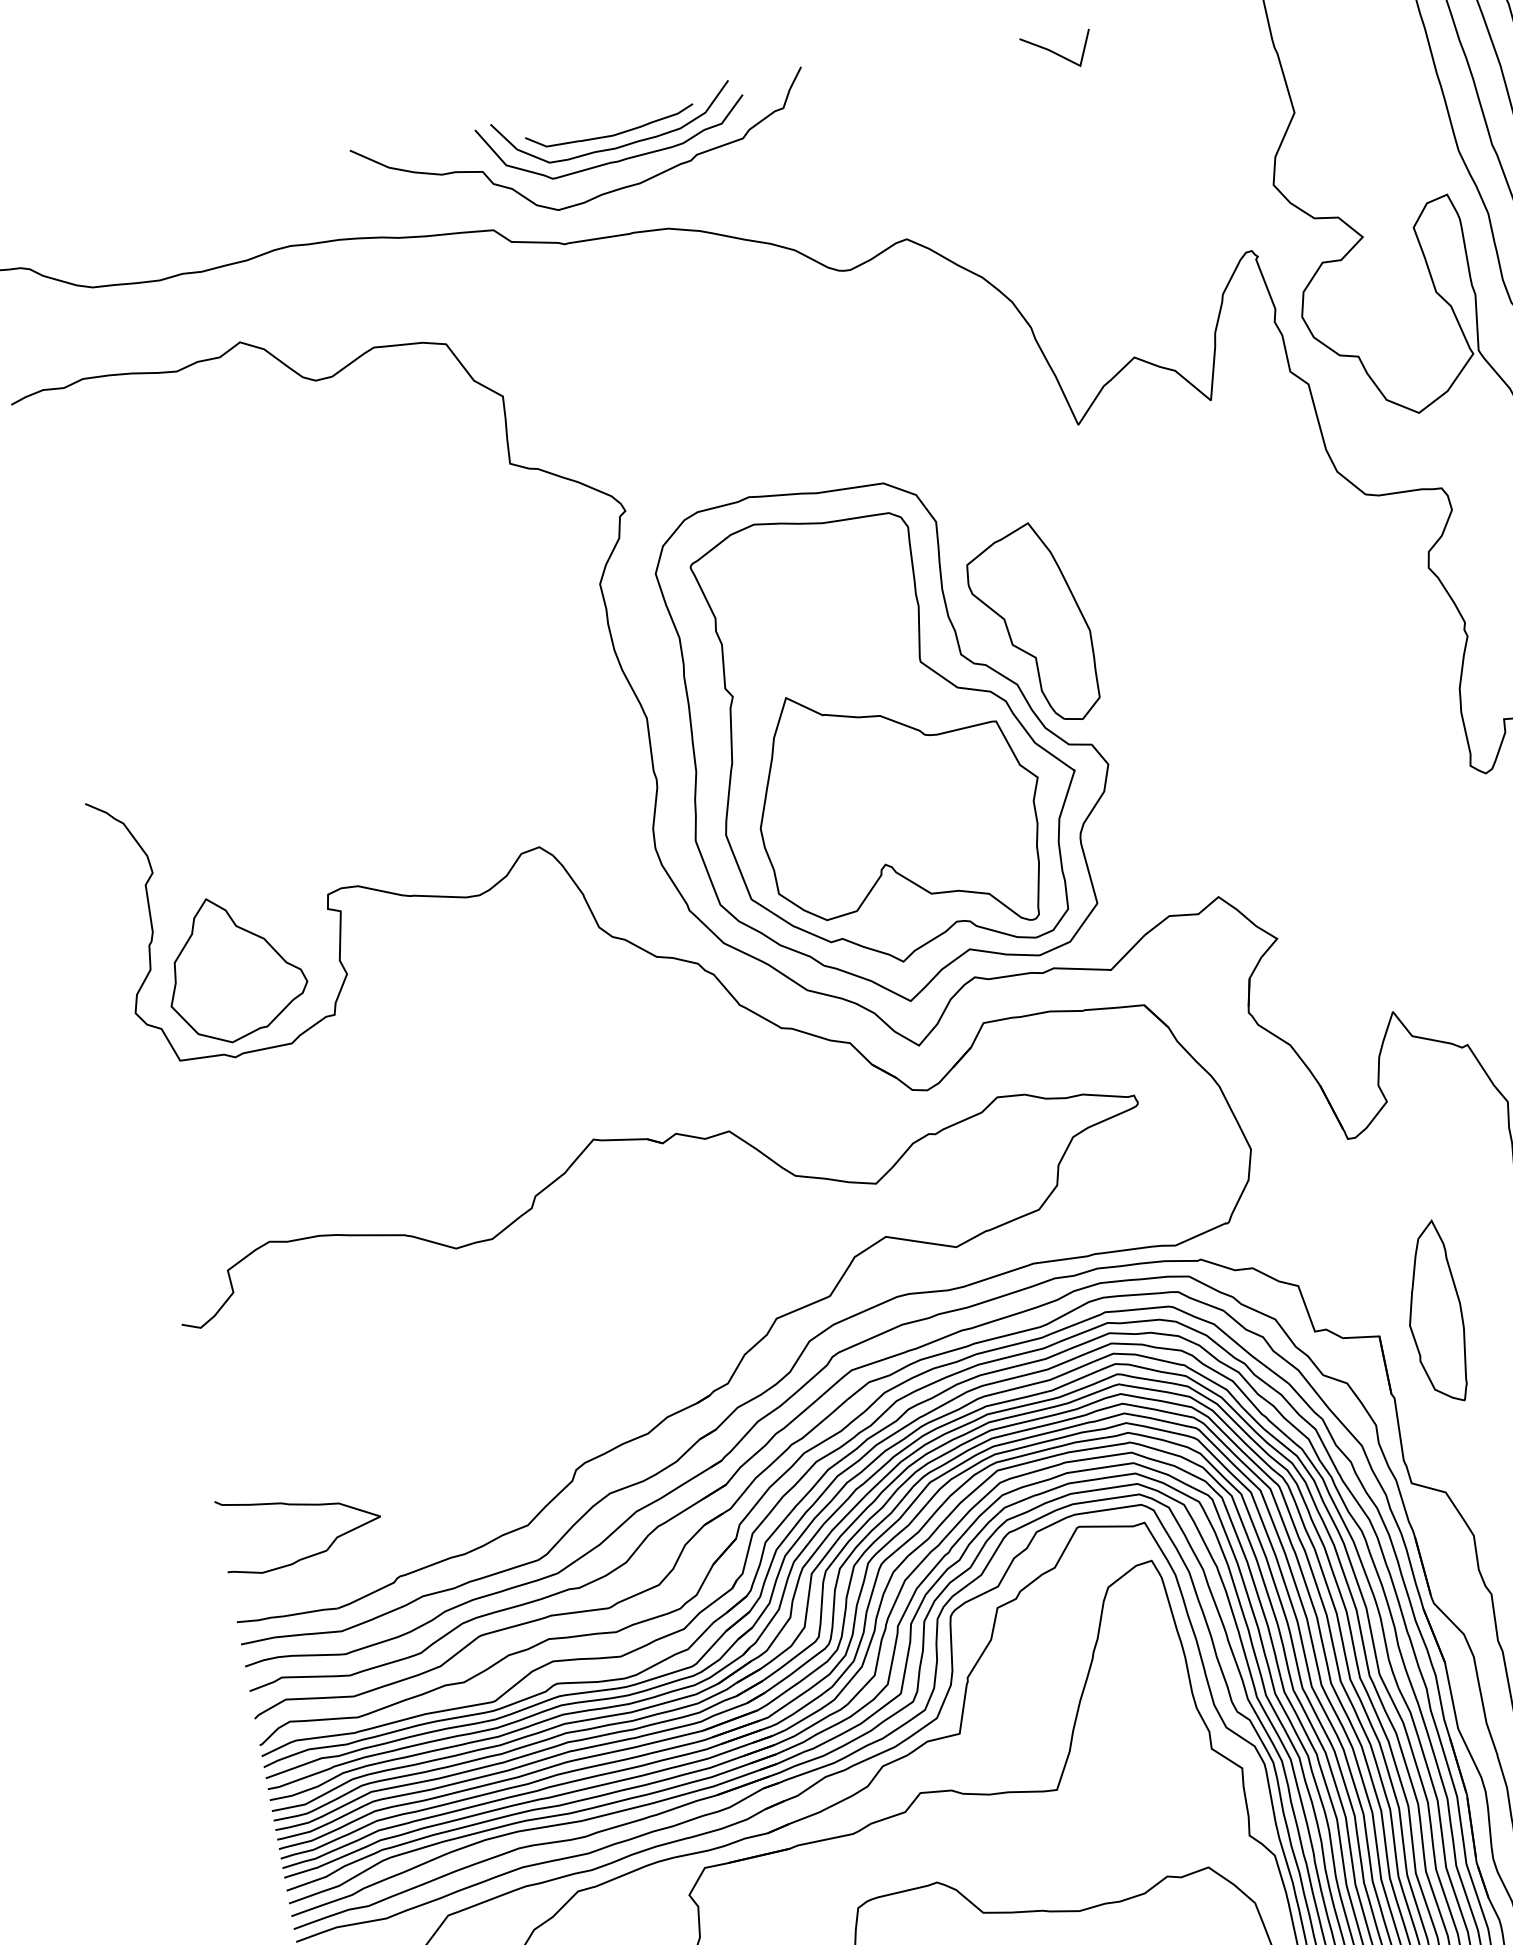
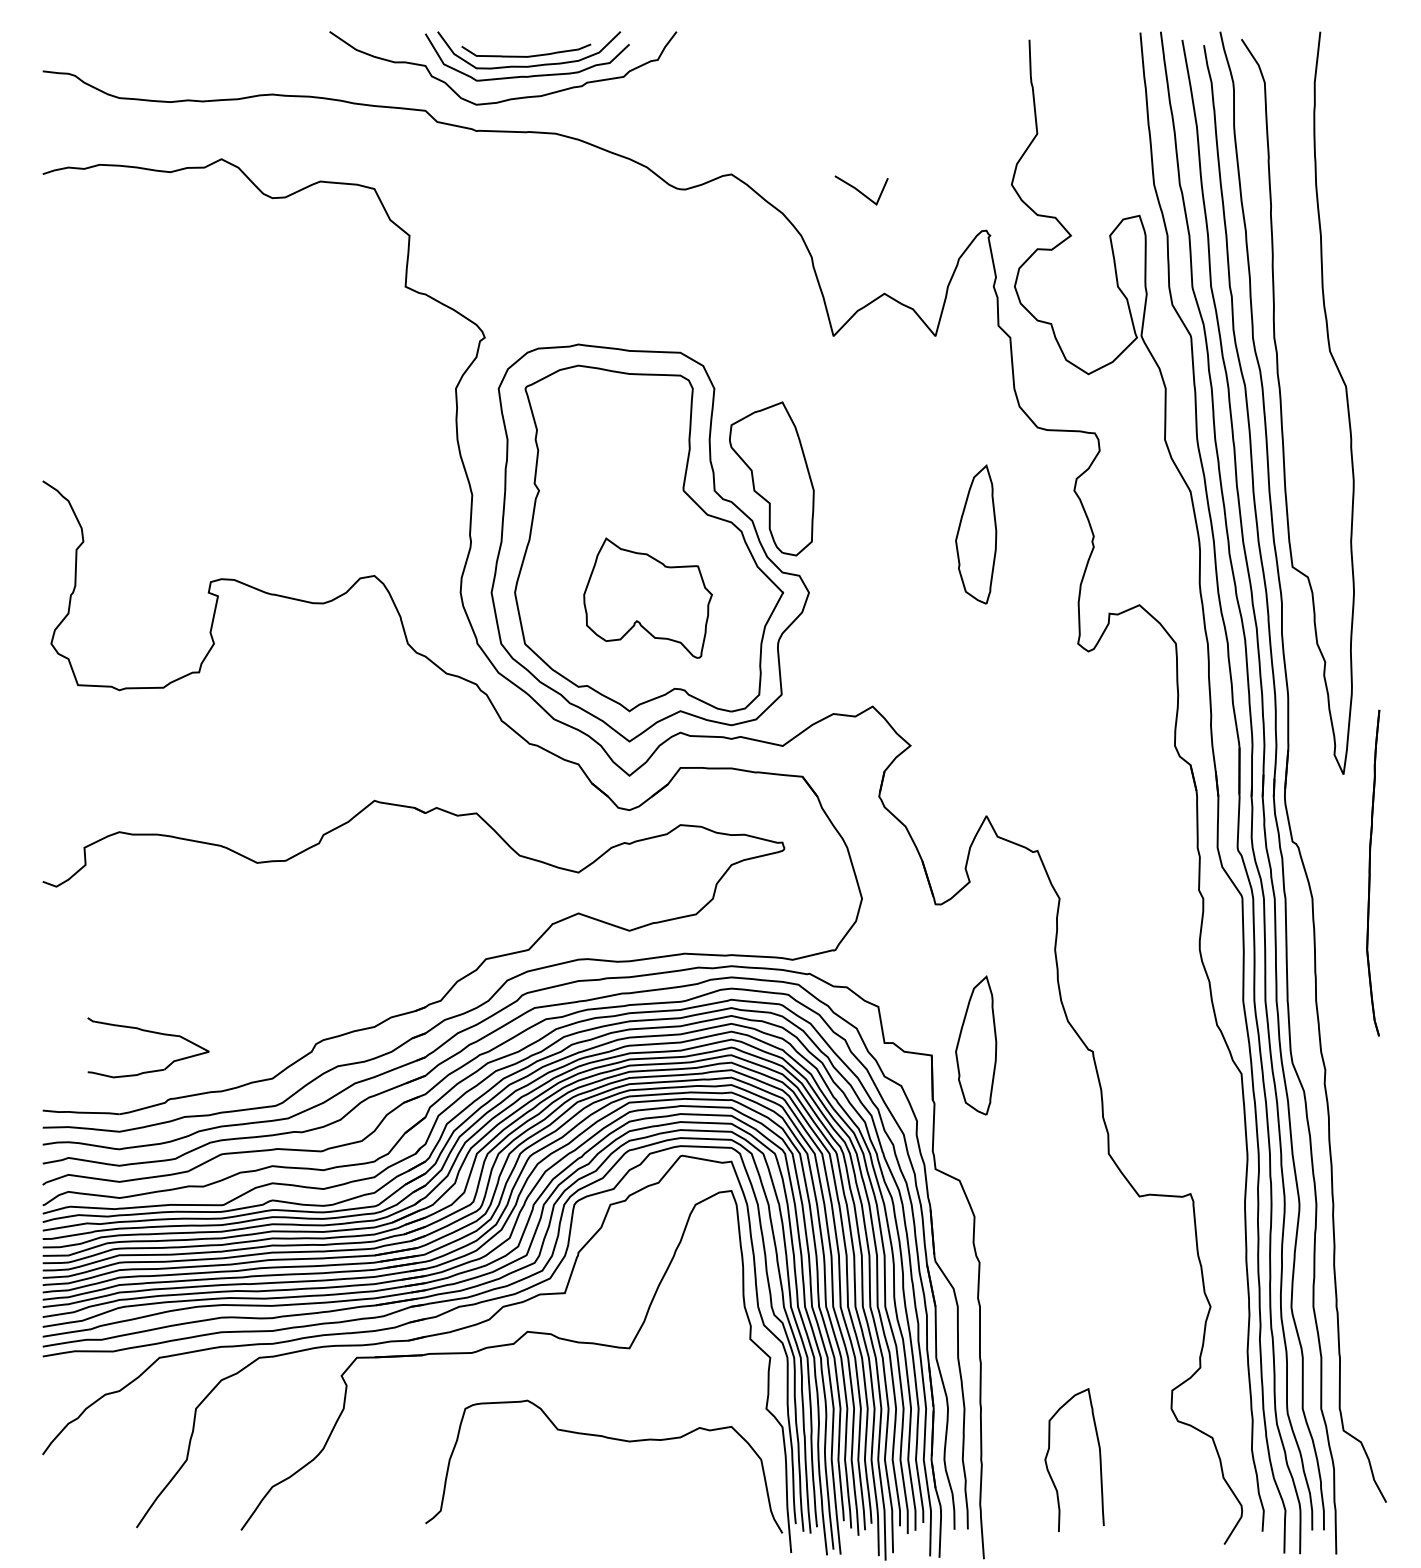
line: (1057, 52) -> (861, 191), moved
part: (1312, 648) -> (976, 534), added
part: (899, 809) -> (647, 597), size x0.6
part: (234, 967) -> (131, 623), removed
part: (303, 1506) -> (153, 1033), moved

